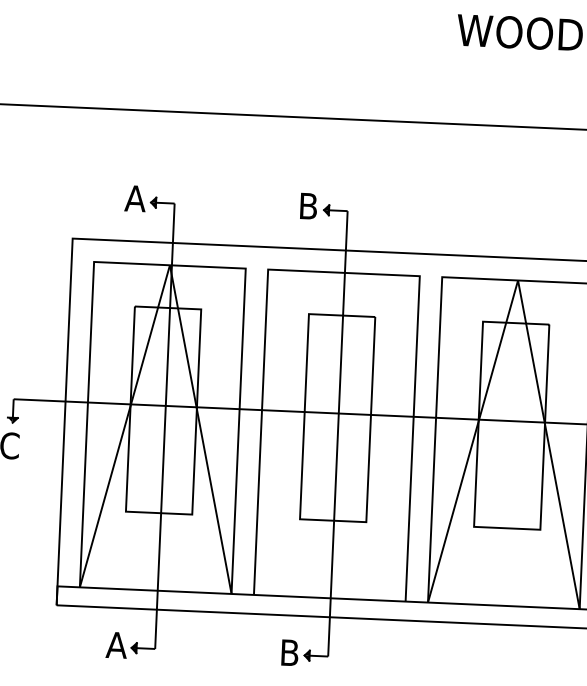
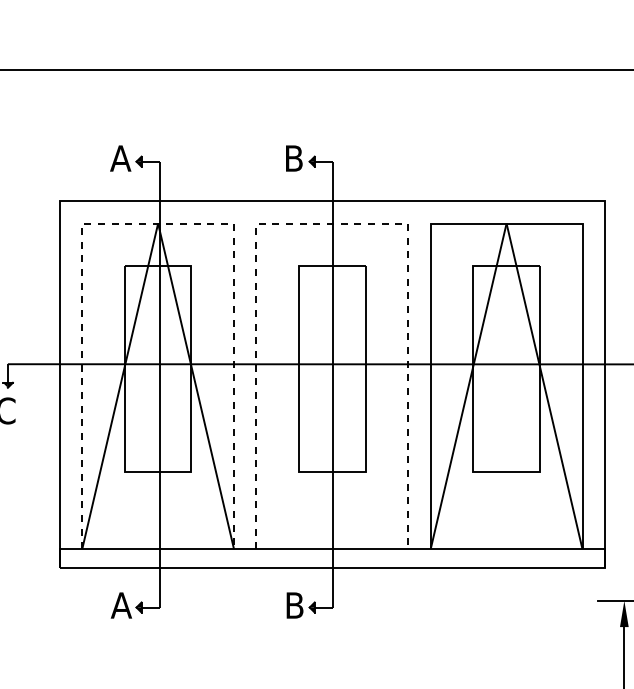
line: (170, 265) -> (158, 223), solid -> dashed
line: (344, 272) -> (332, 223), solid -> dashed

